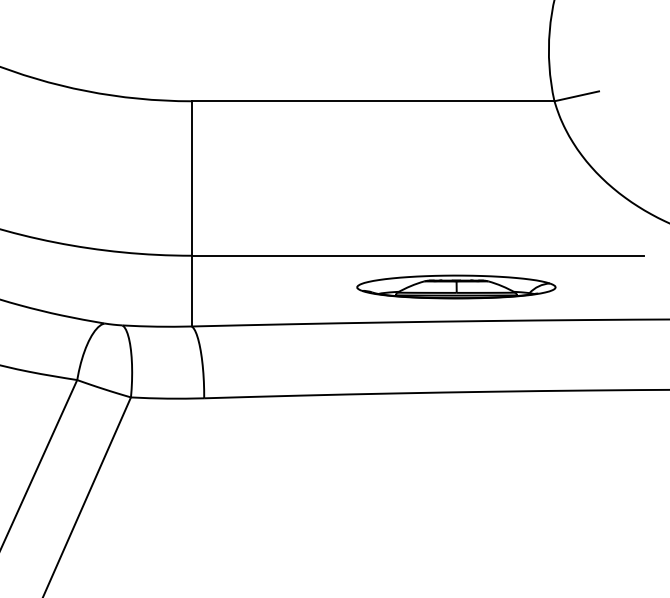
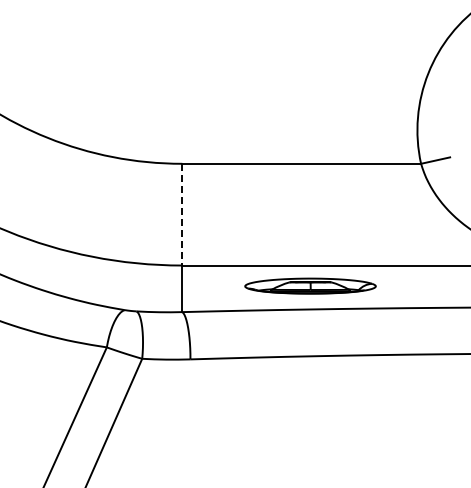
line: (192, 178) -> (182, 214), solid -> dashed
part: (456, 286) -> (310, 285), moved

